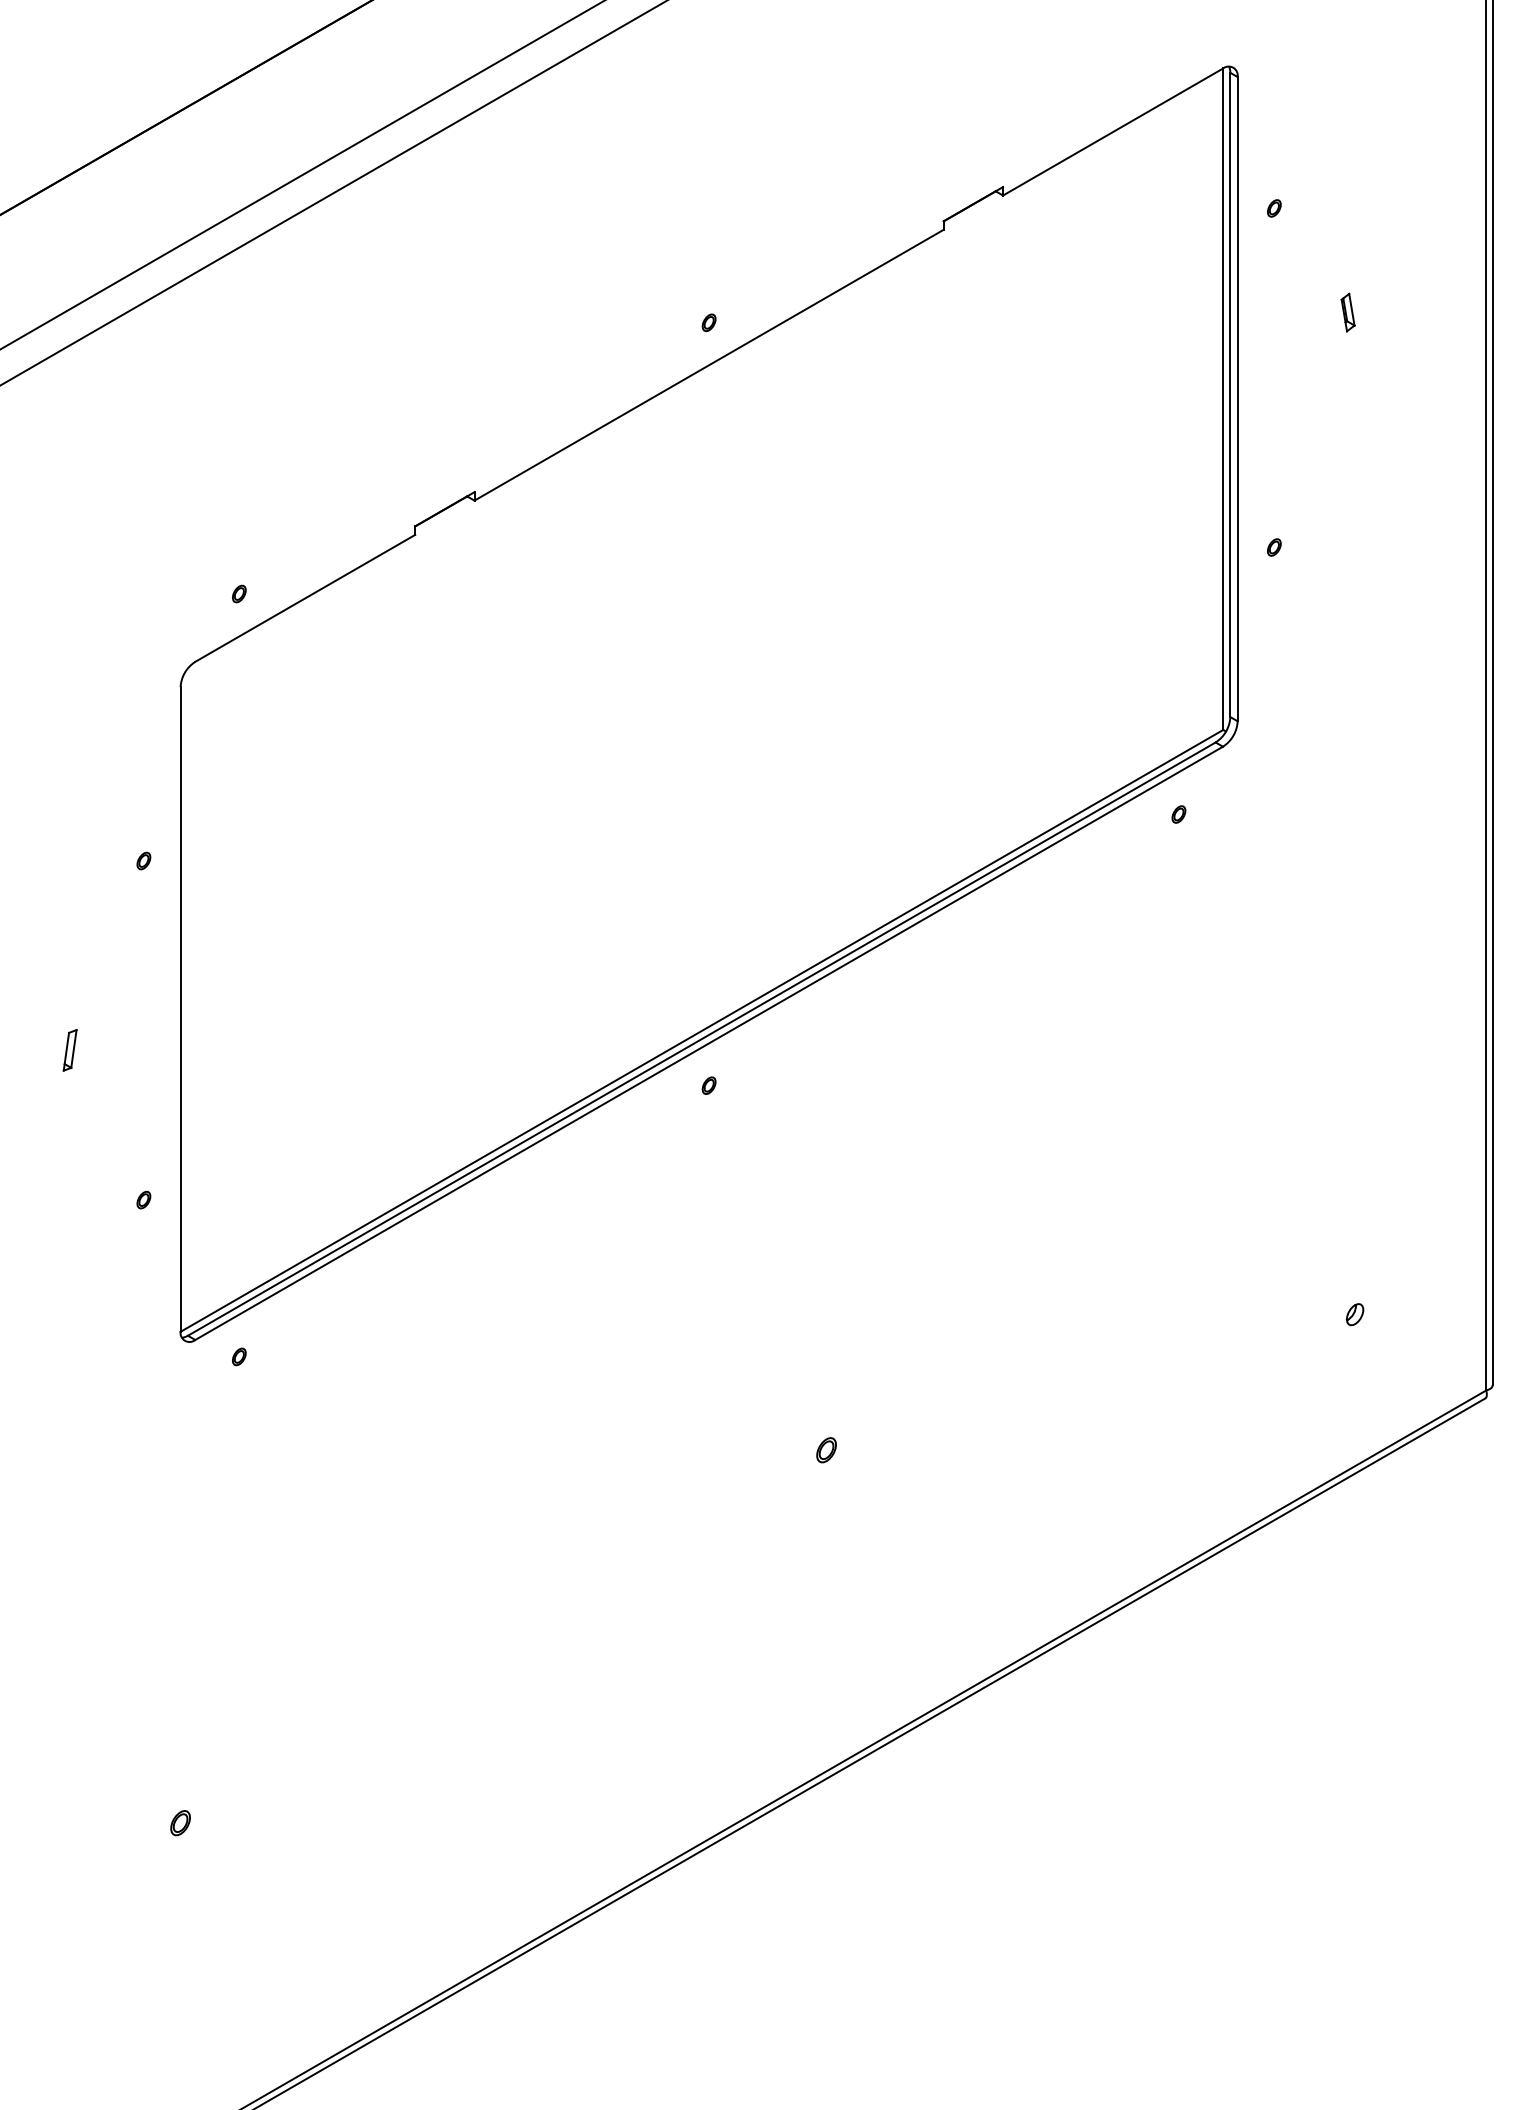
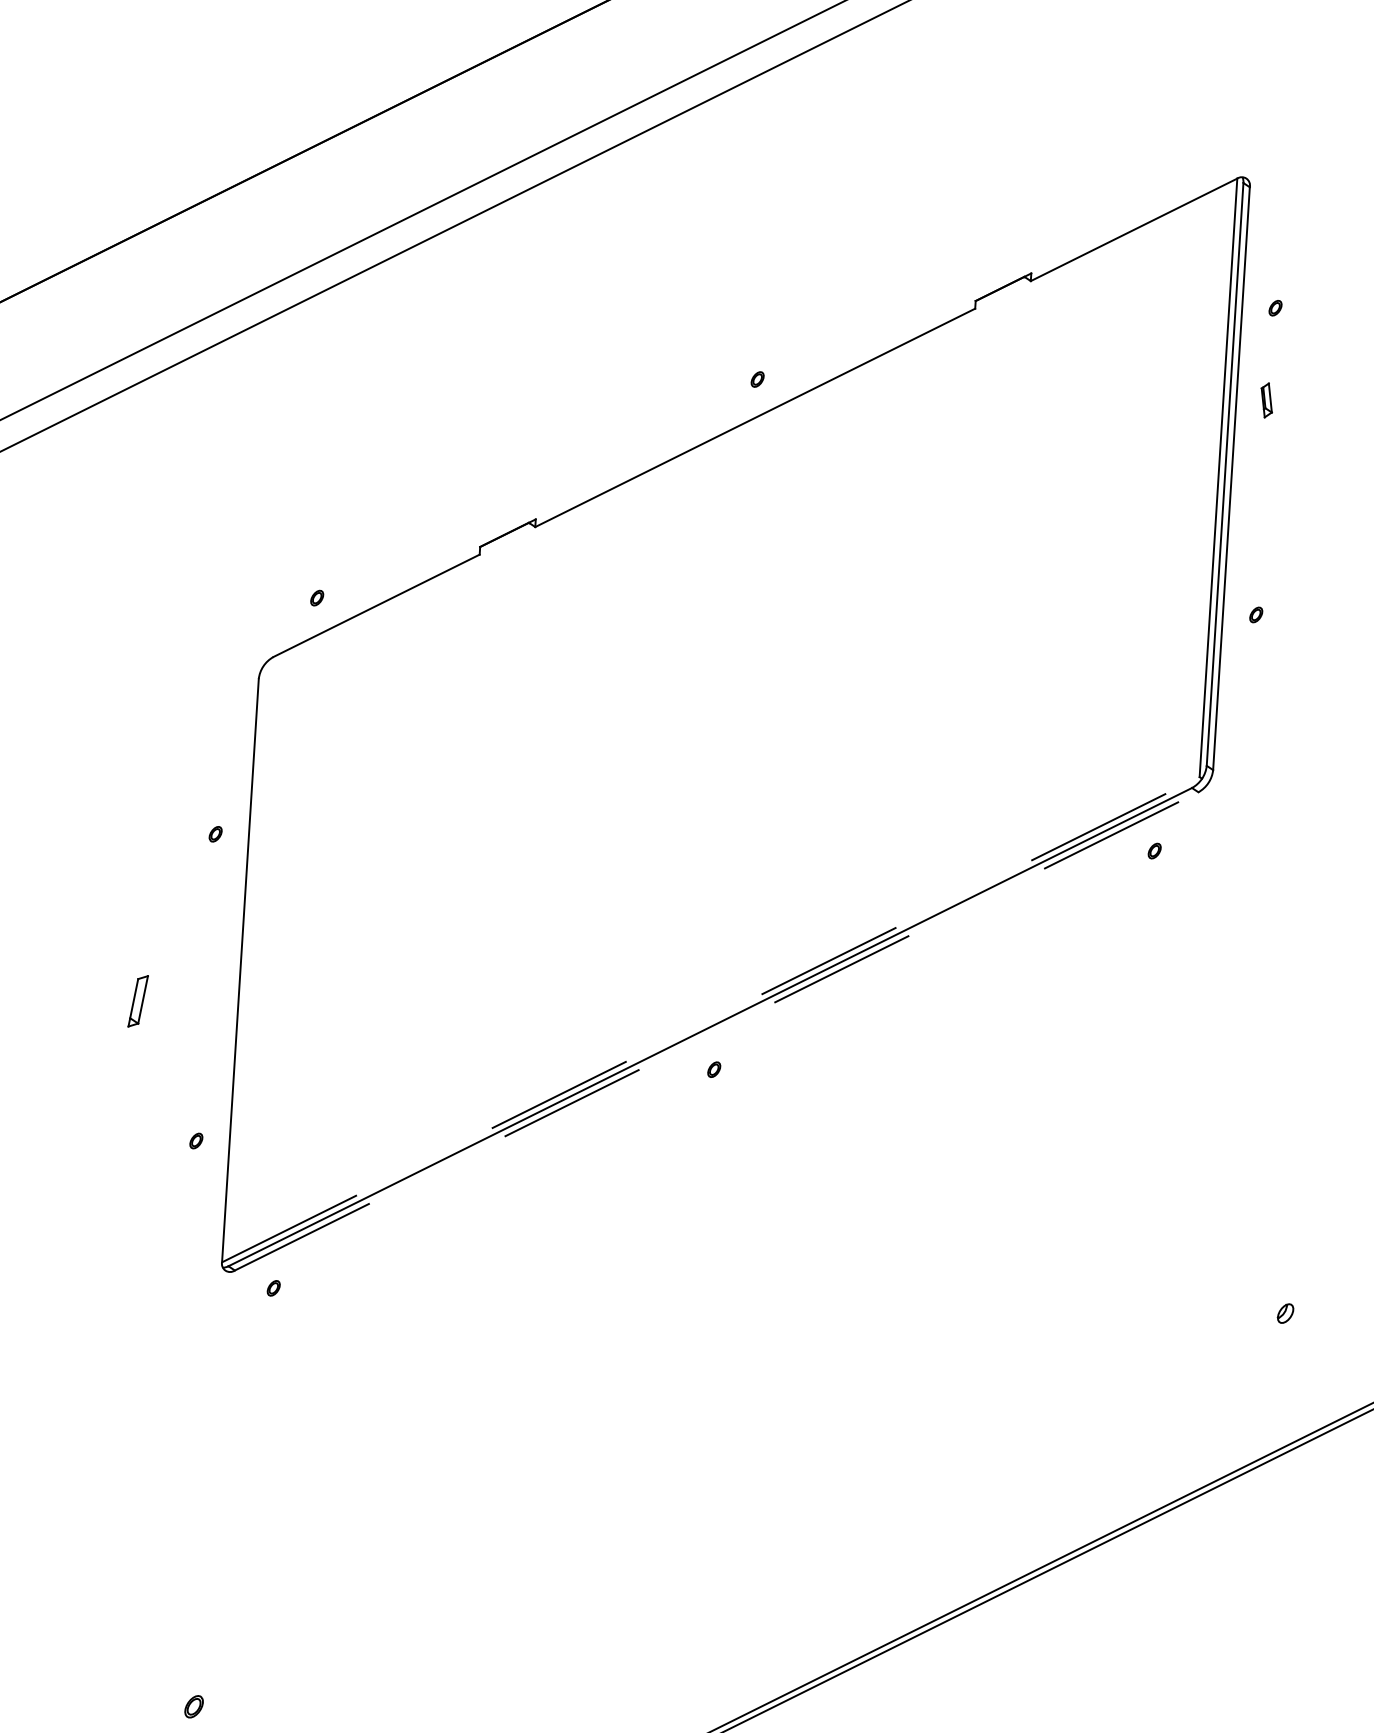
part: (1347, 312) -> (1266, 400), moved
line: (701, 1030) -> (710, 1019), solid -> dashed
line: (709, 1043) -> (716, 1031), solid -> dashed
part: (69, 1050) -> (137, 1001), size x1.4
part: (826, 1450) -> (799, 1406), removed

